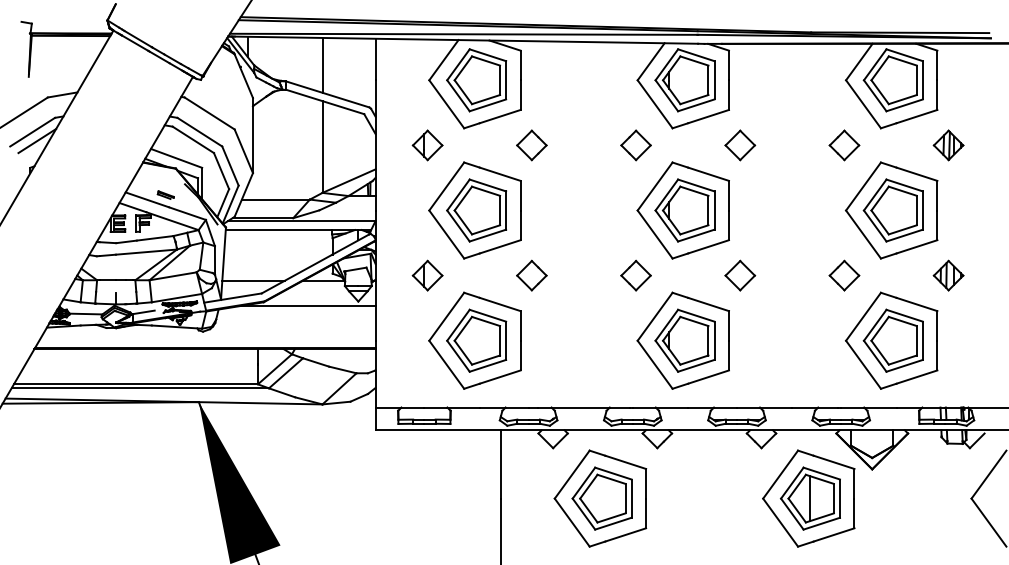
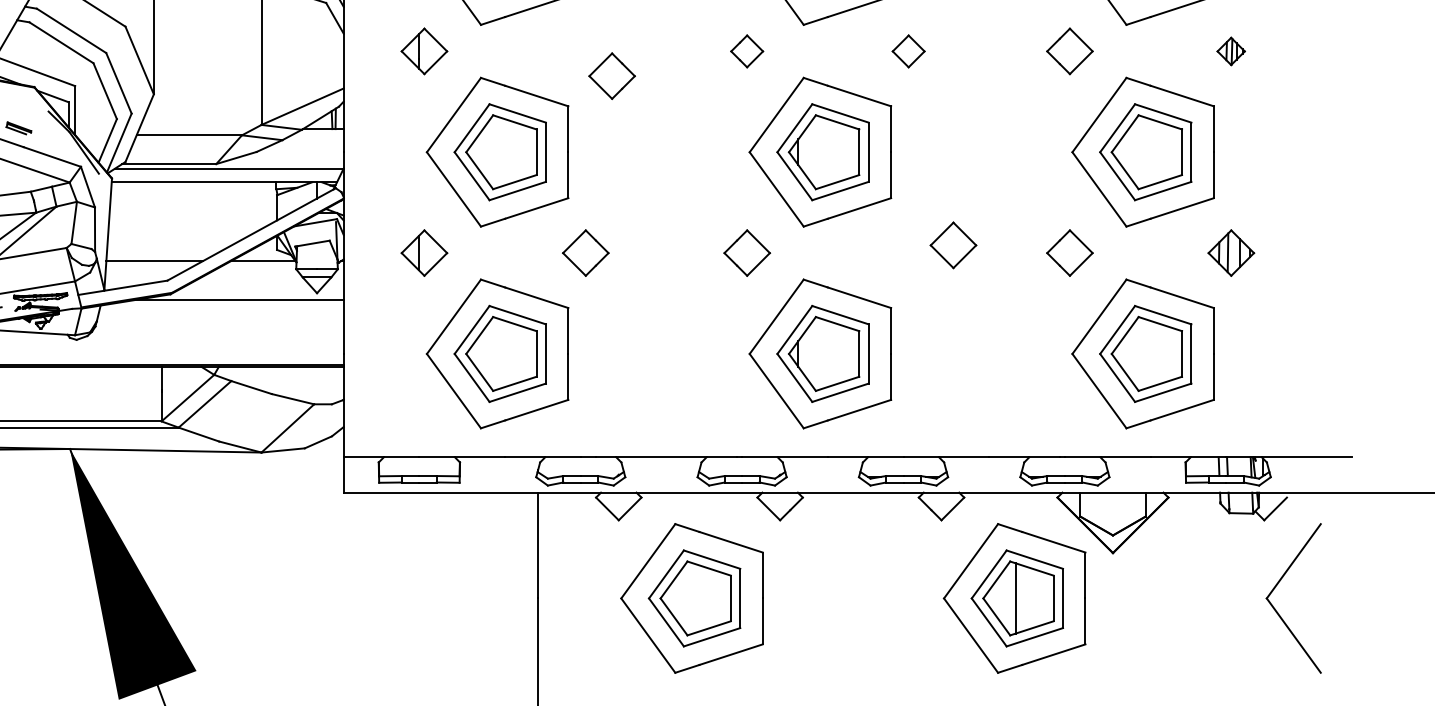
part: (531, 145) -> (611, 76), moved
part: (635, 145) -> (746, 51), size x0.7
part: (740, 145) -> (908, 51), size x0.7
part: (948, 145) -> (1231, 51), size x0.6
part: (740, 275) -> (953, 245), moved

